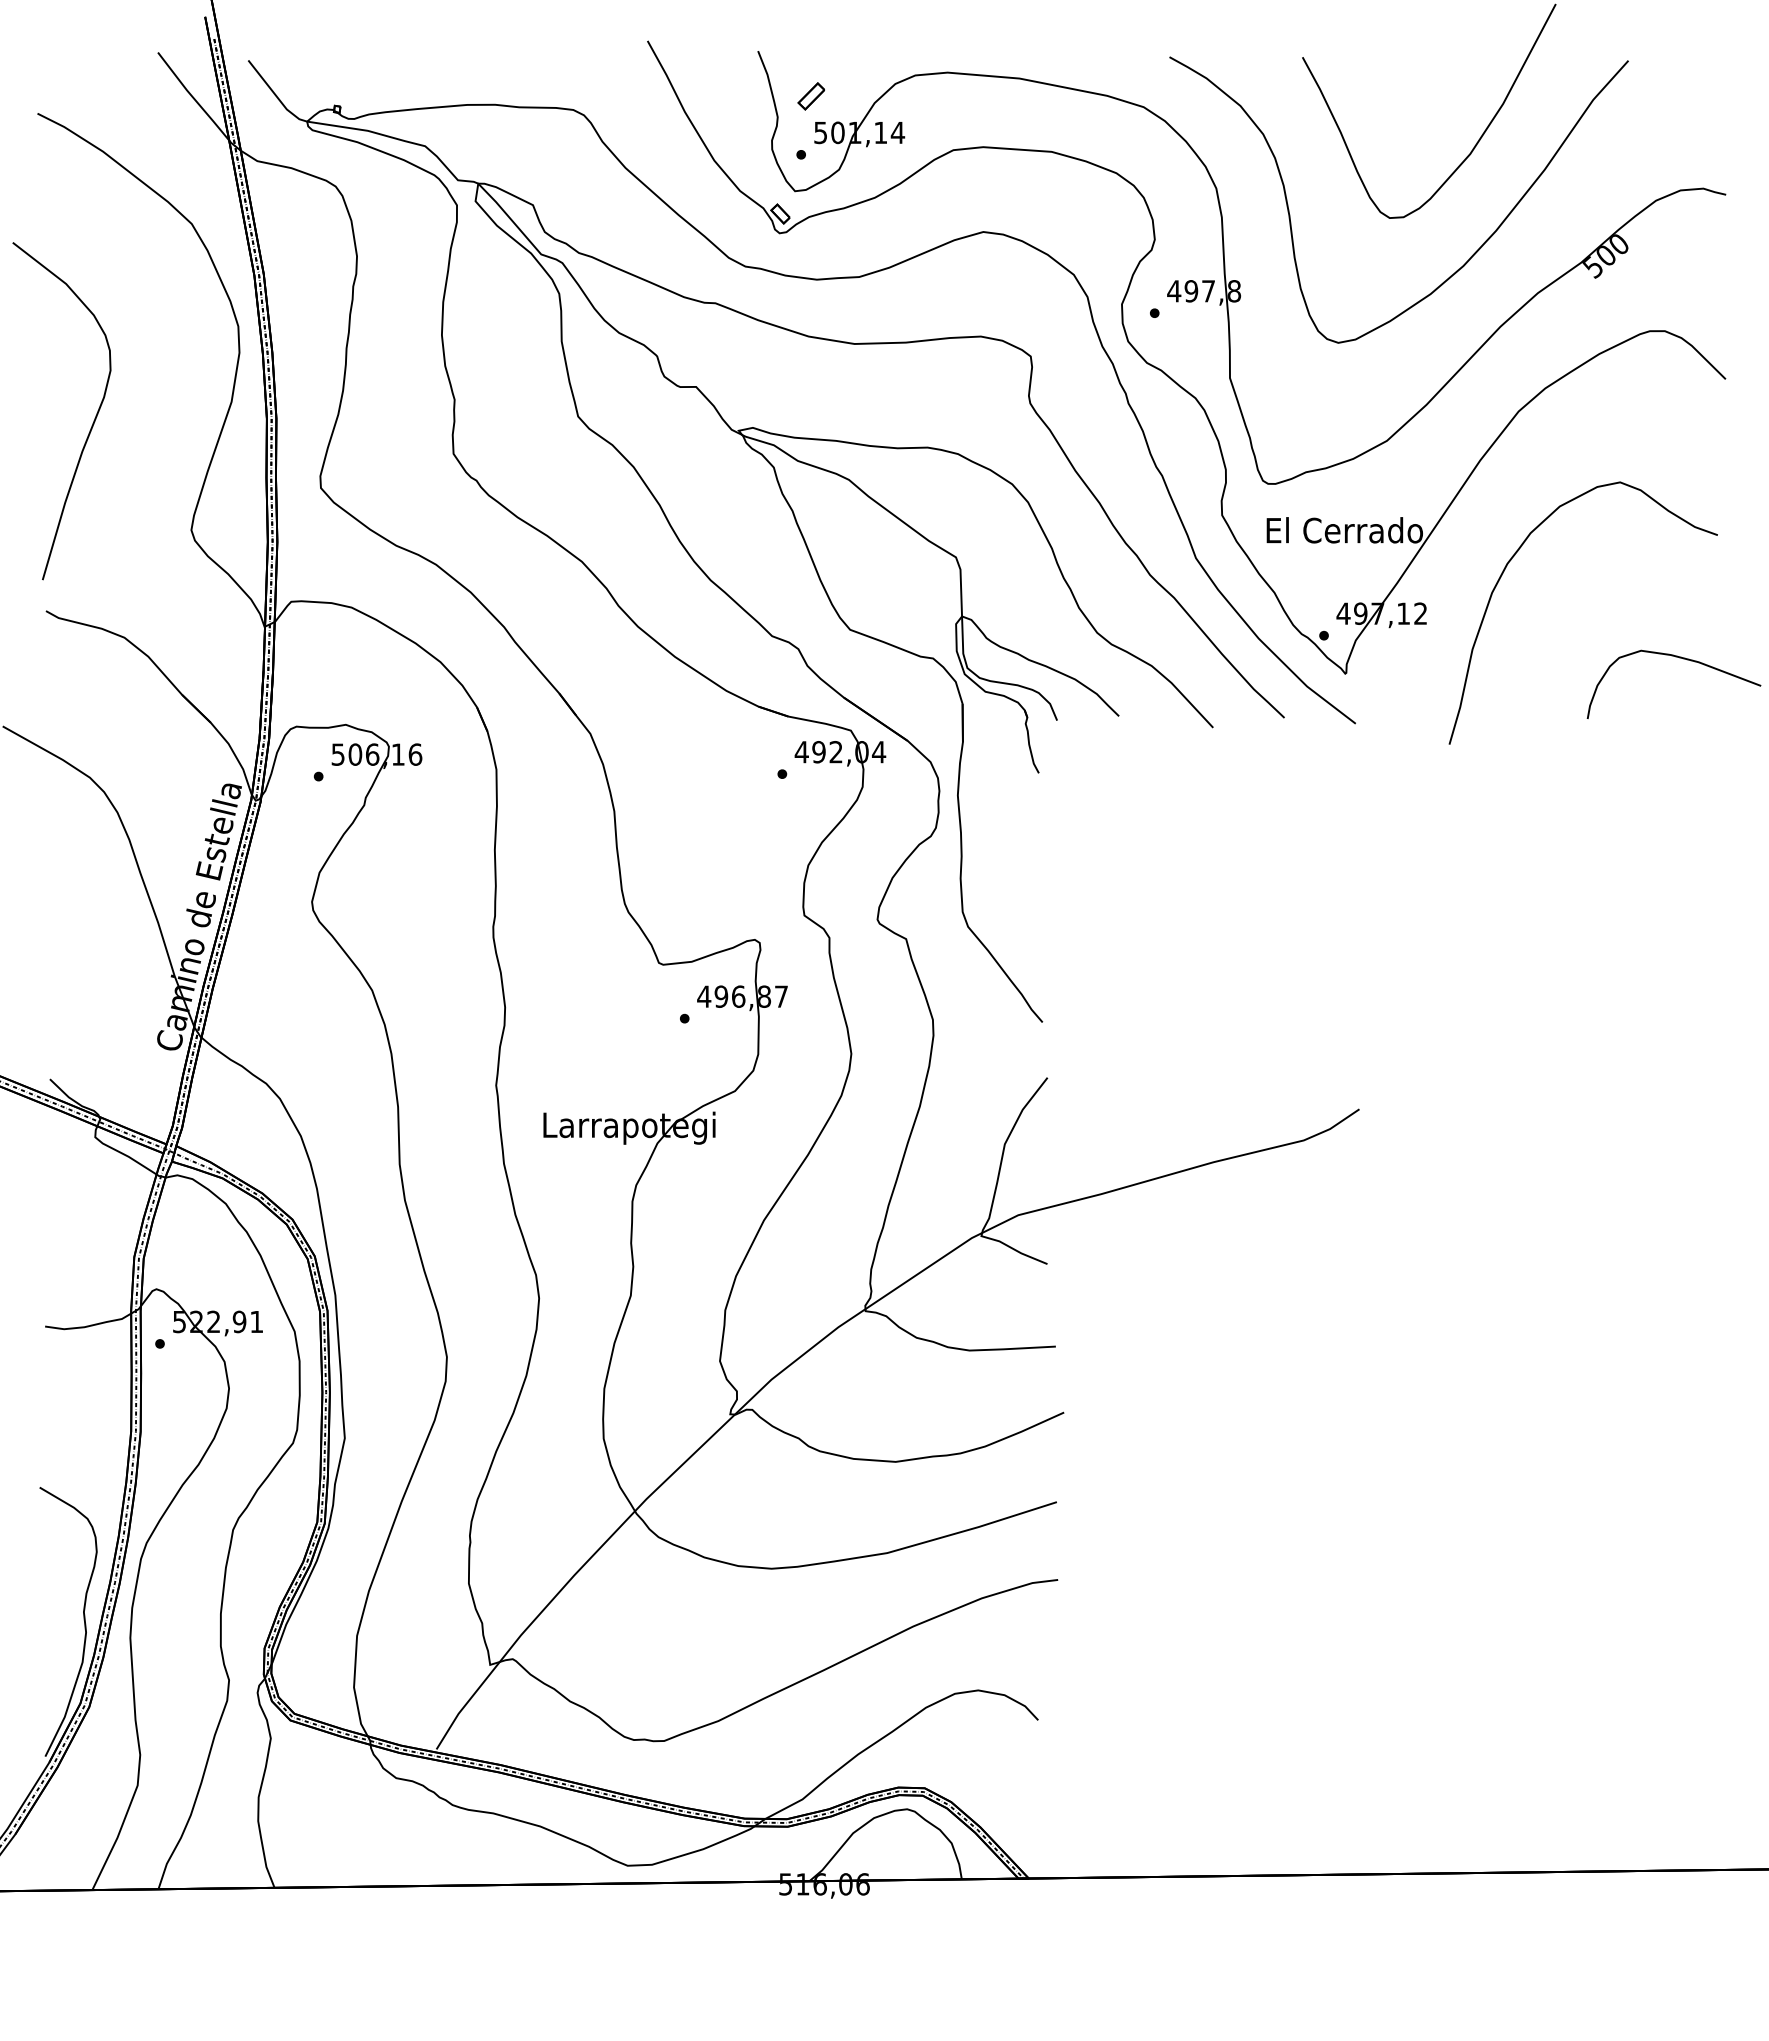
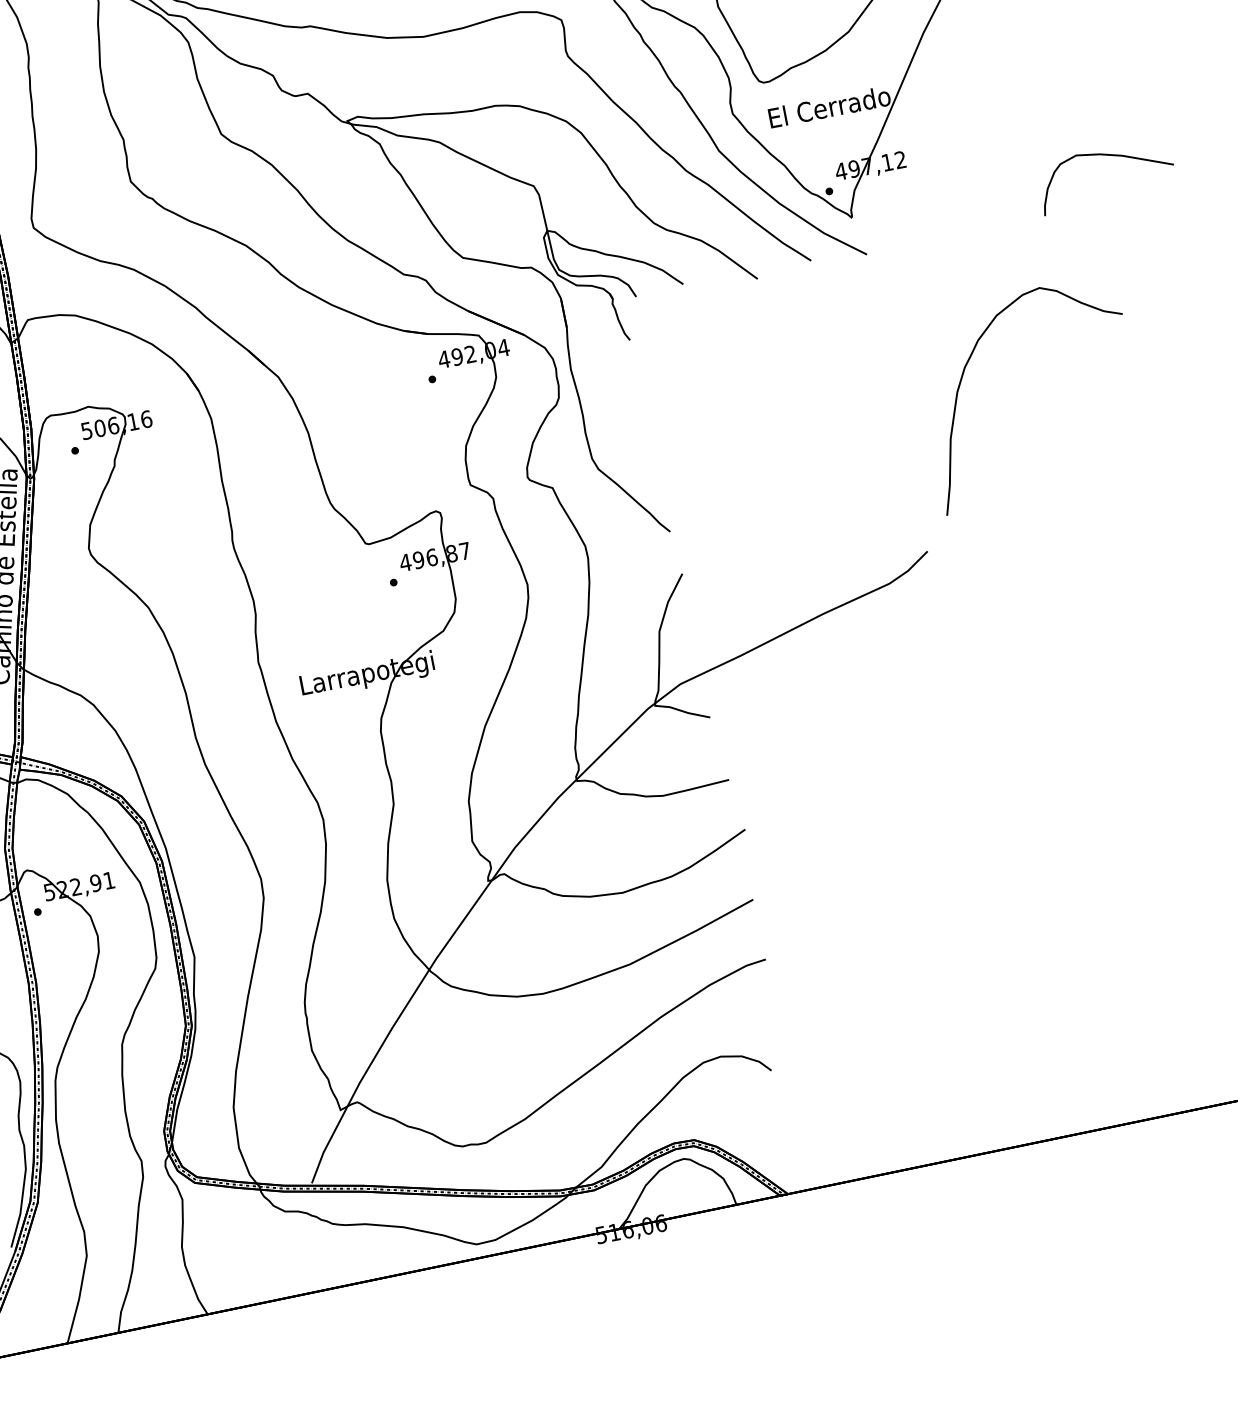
curve: (1515, 555) -> (969, 360), moved

